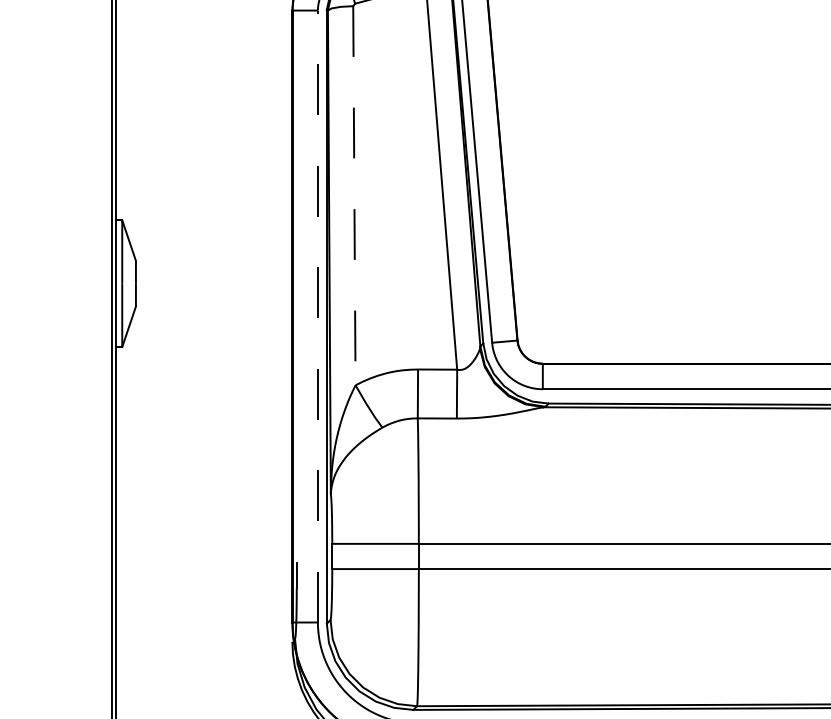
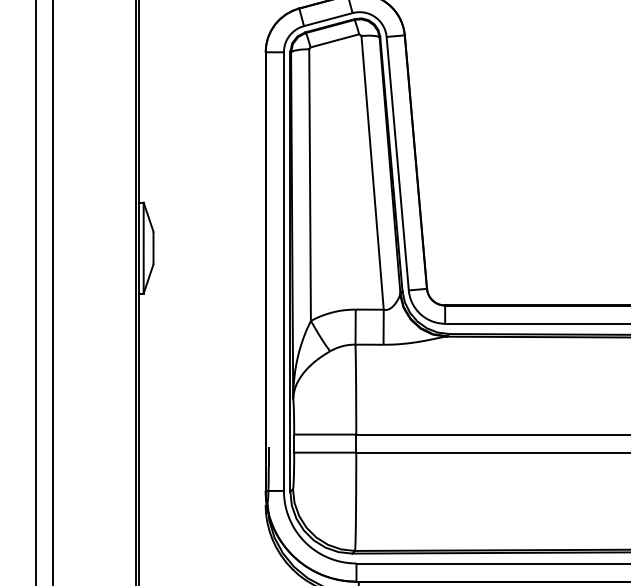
line: (354, 196) -> (310, 185), dashed -> solid
line: (317, 316) -> (283, 271), dashed -> solid

